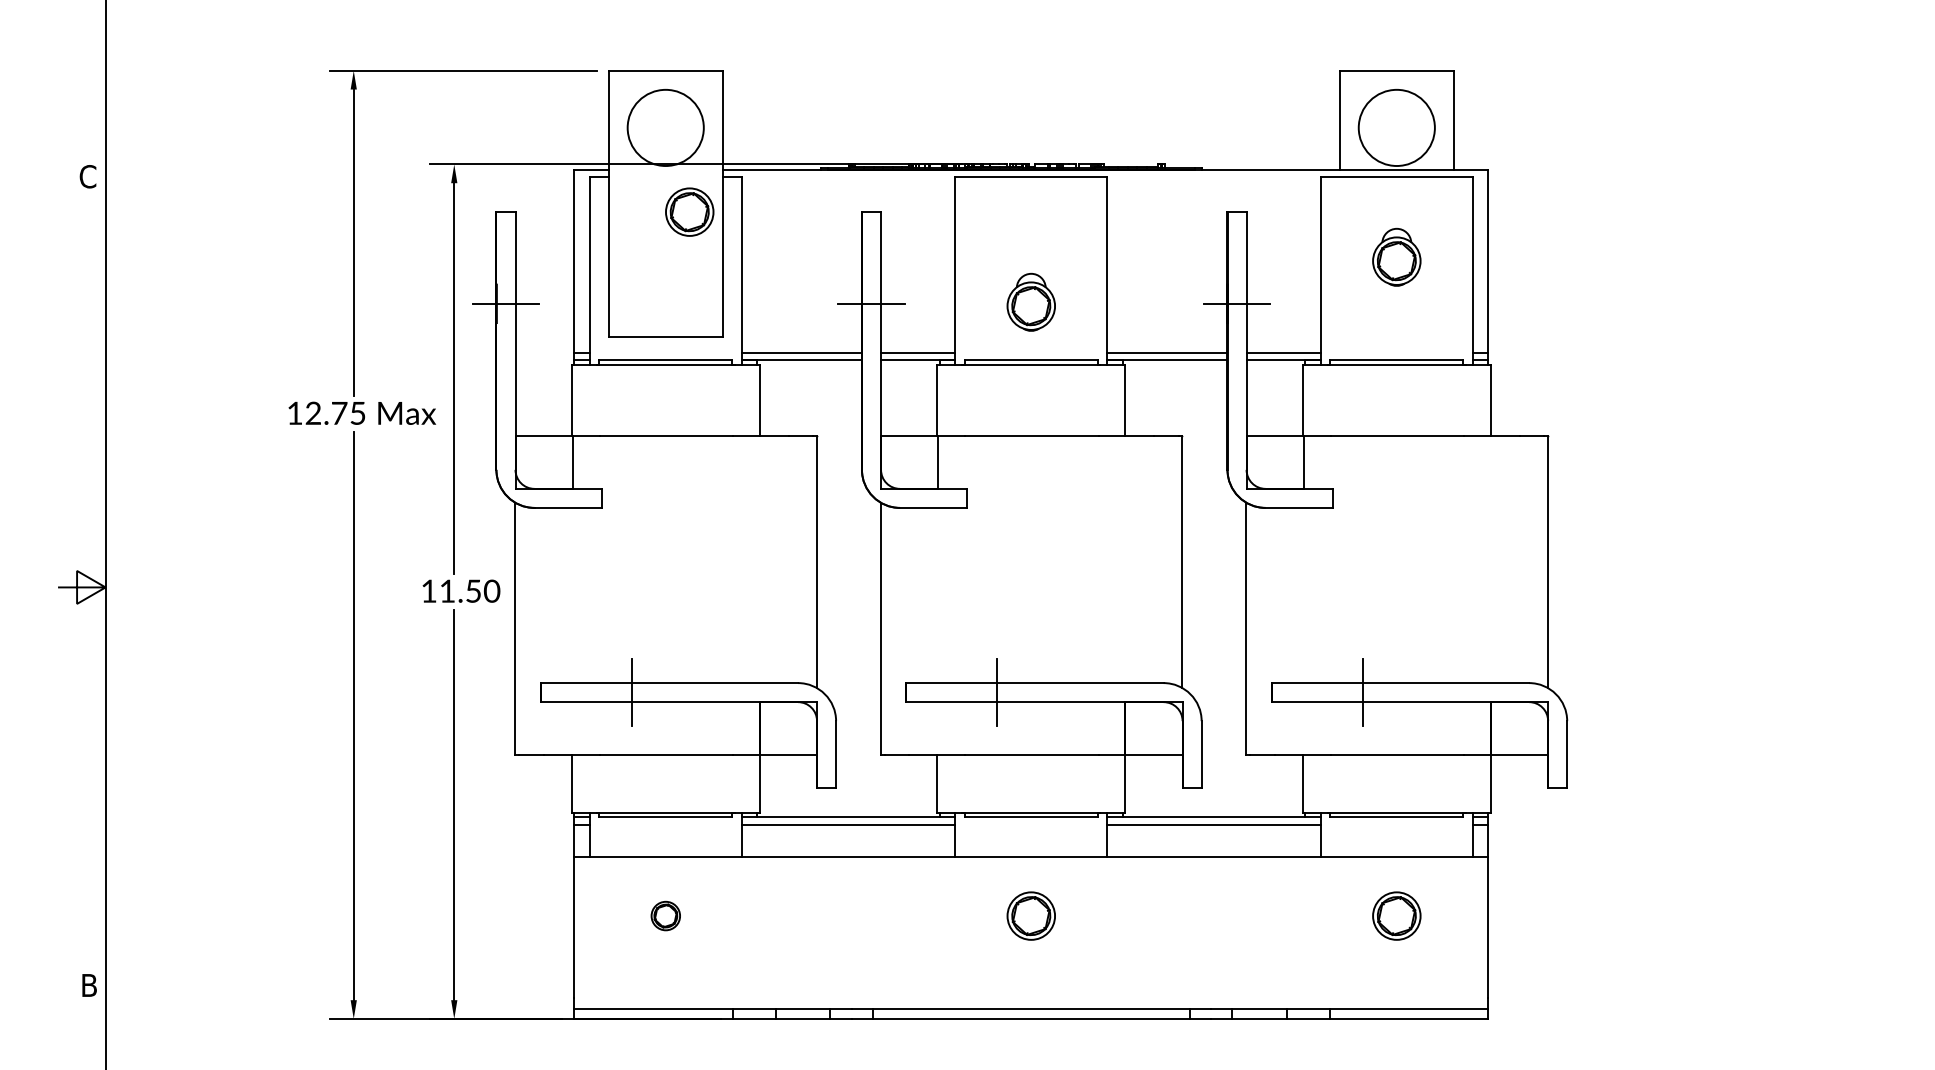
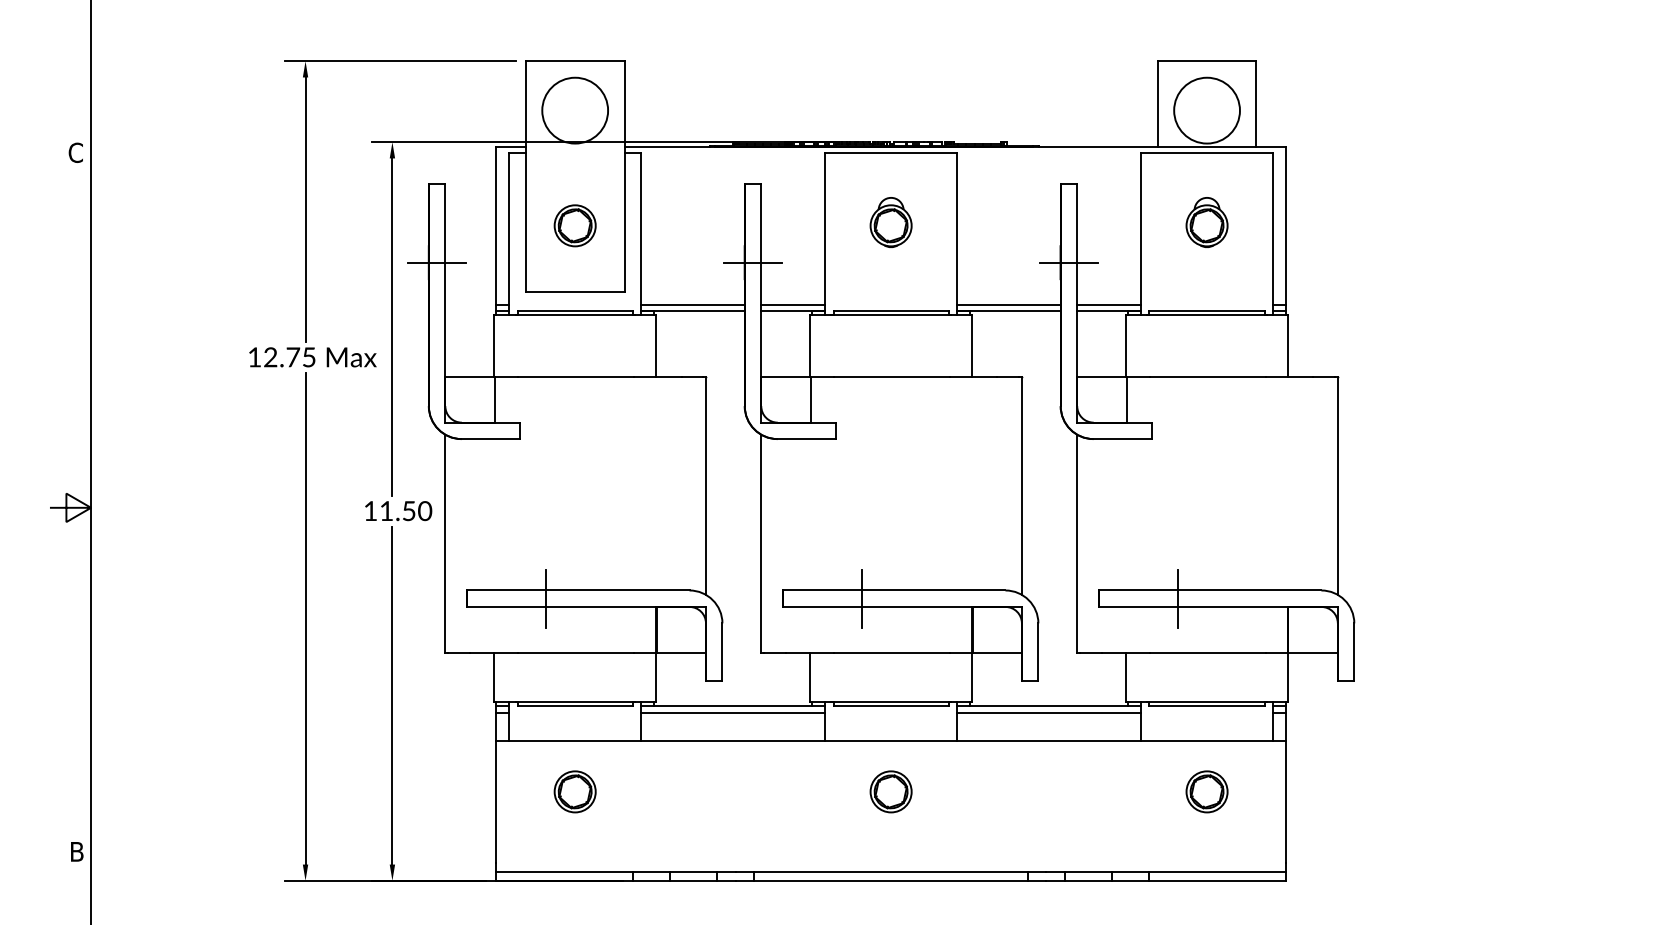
part: (689, 211) -> (574, 225), moved
part: (1030, 301) -> (890, 221), moved
part: (665, 915) -> (574, 791), size x1.67

